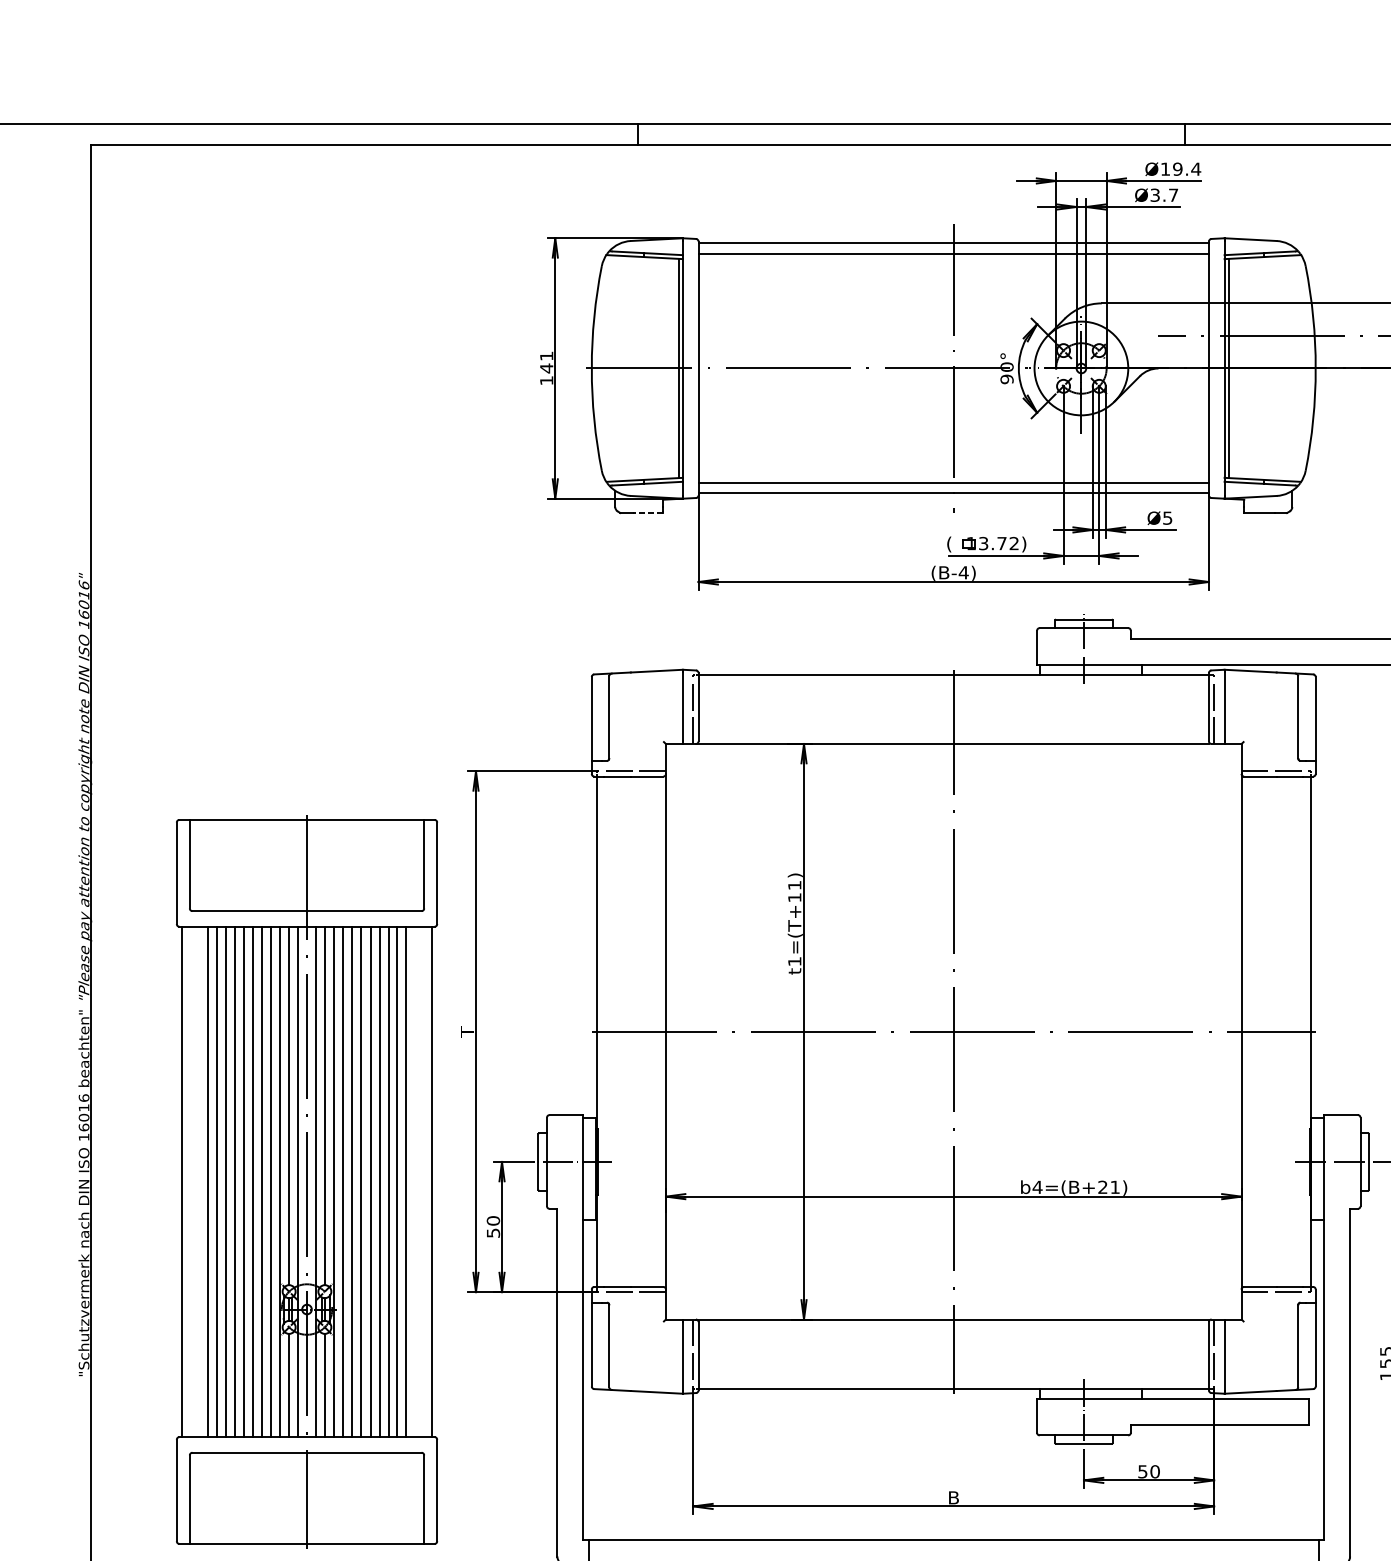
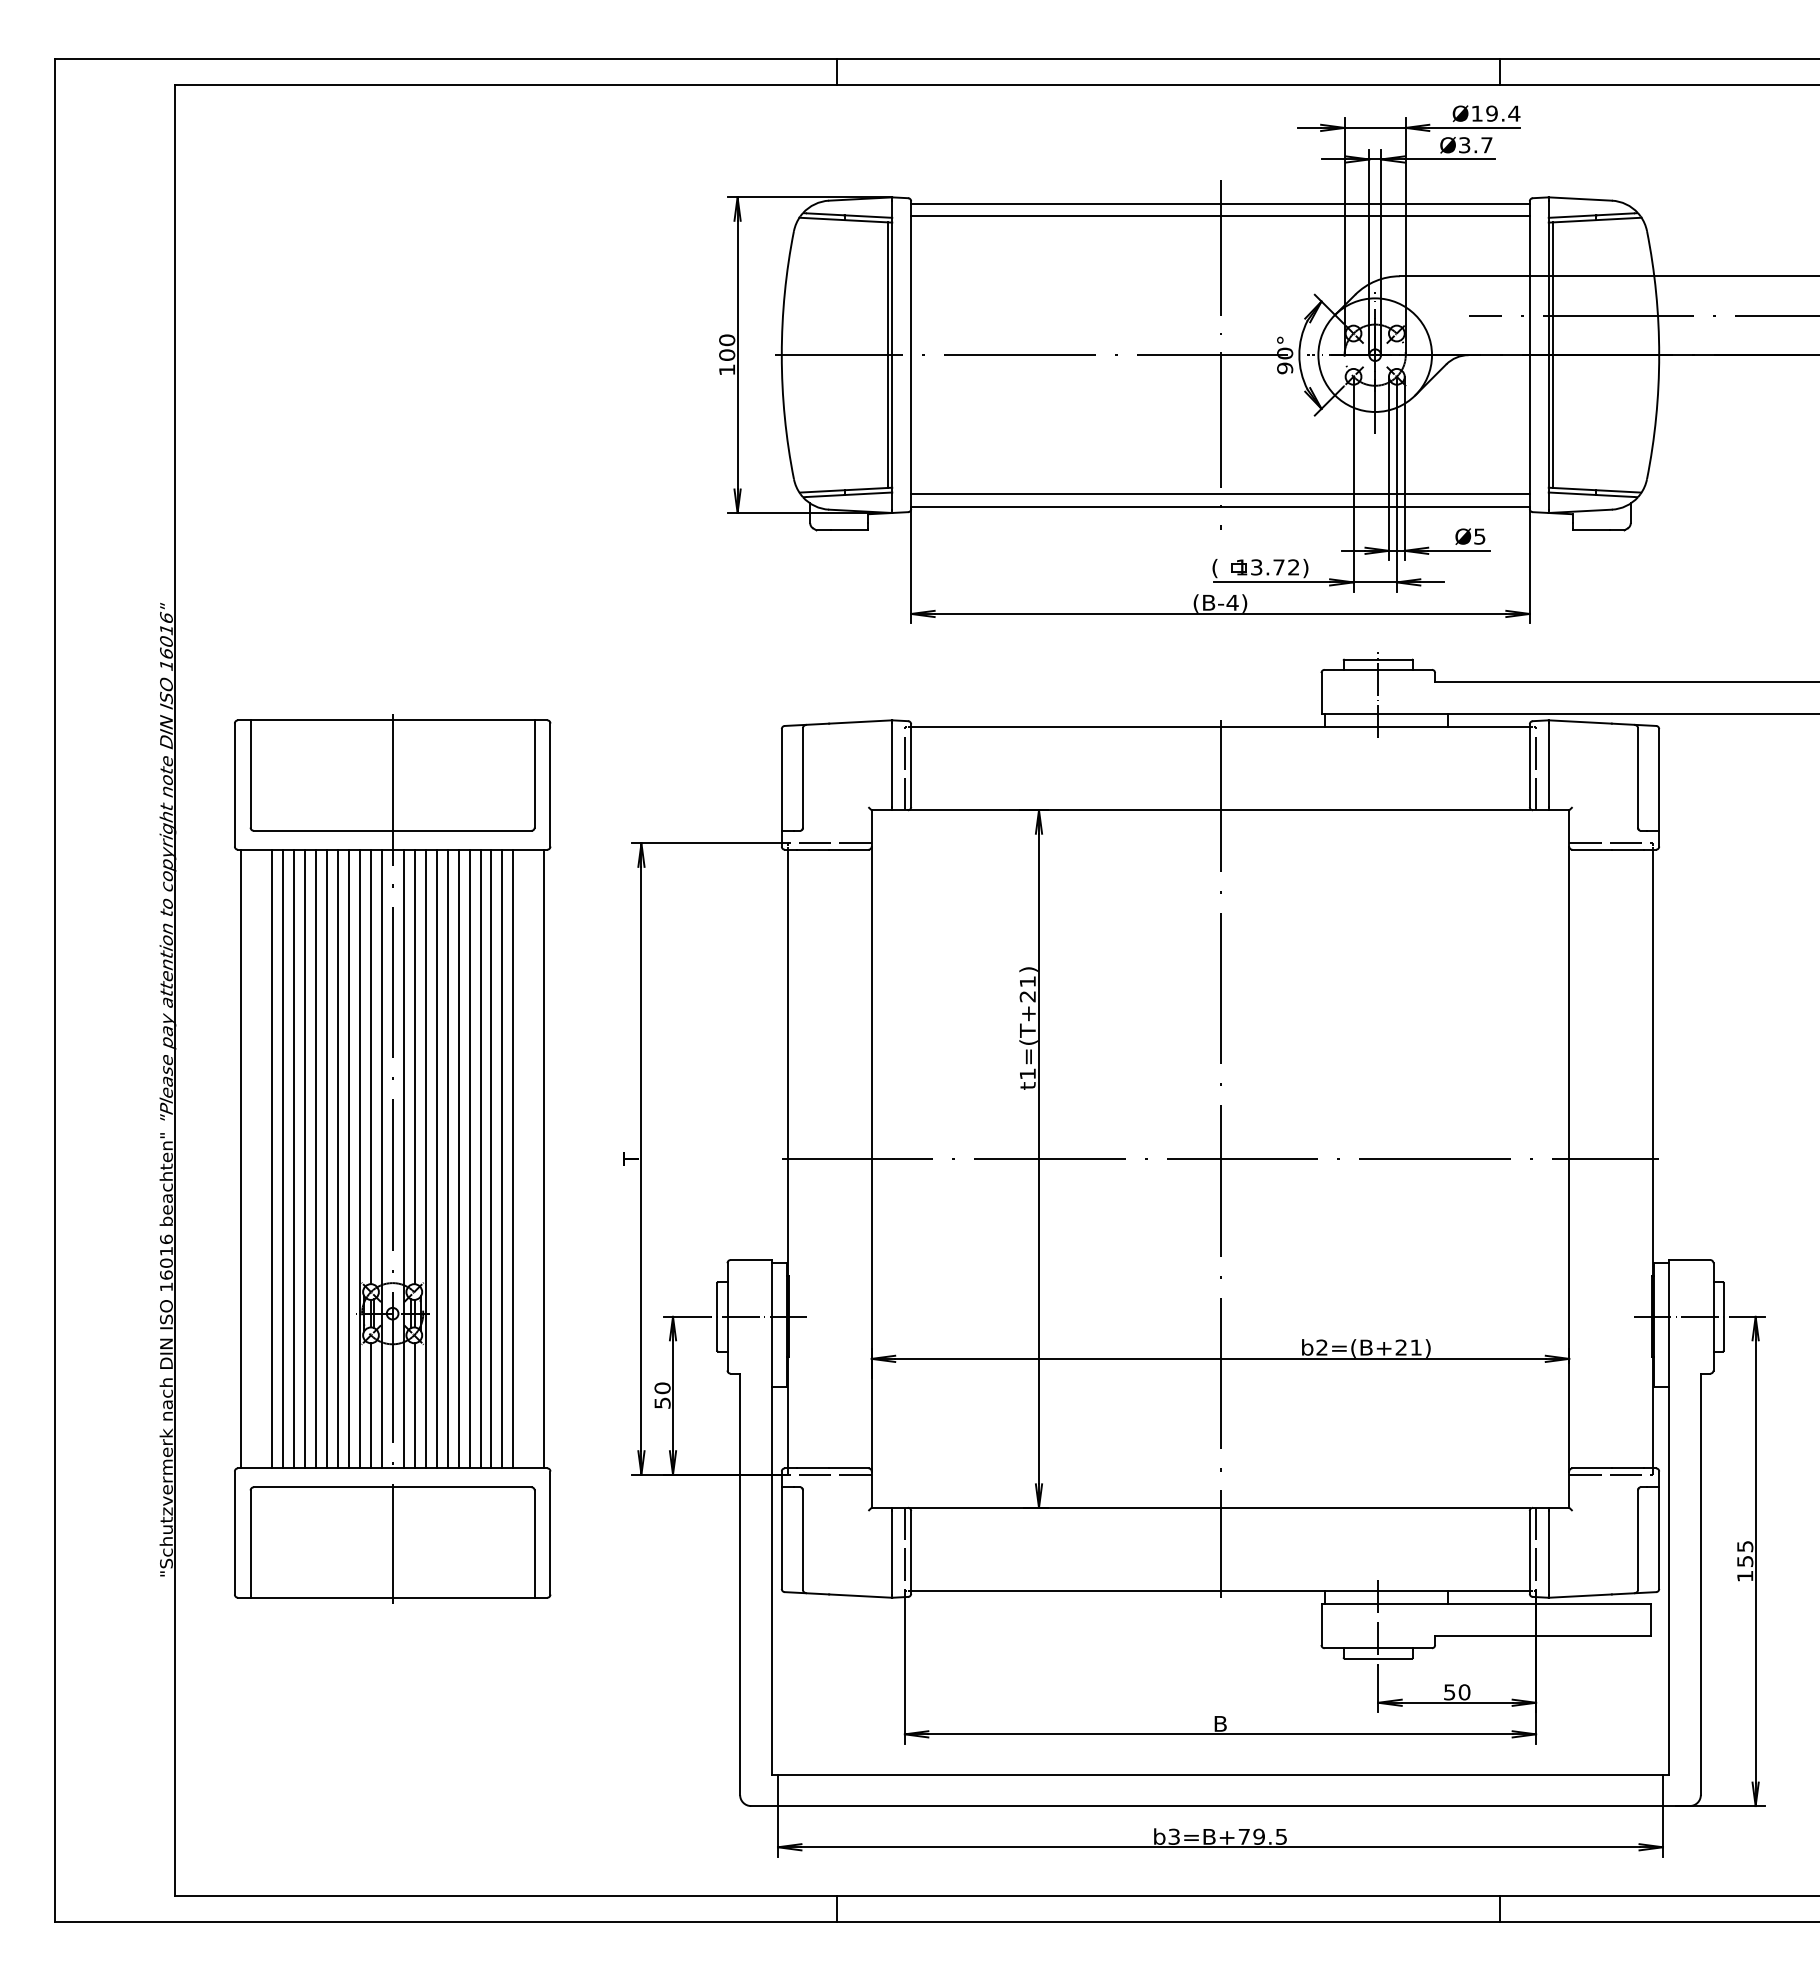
text: (546, 362) -> (727, 347), 141 -> 100
line: (647, 513) -> (849, 530), dashed -> solid
text: (794, 897) -> (1027, 996), t1=(T+11) -> t1=(T+21)
part: (306, 1181) -> (392, 1158), moved
text: (1037, 1187) -> (1322, 1347), b4=(B+21) -> b2=(B+21)

